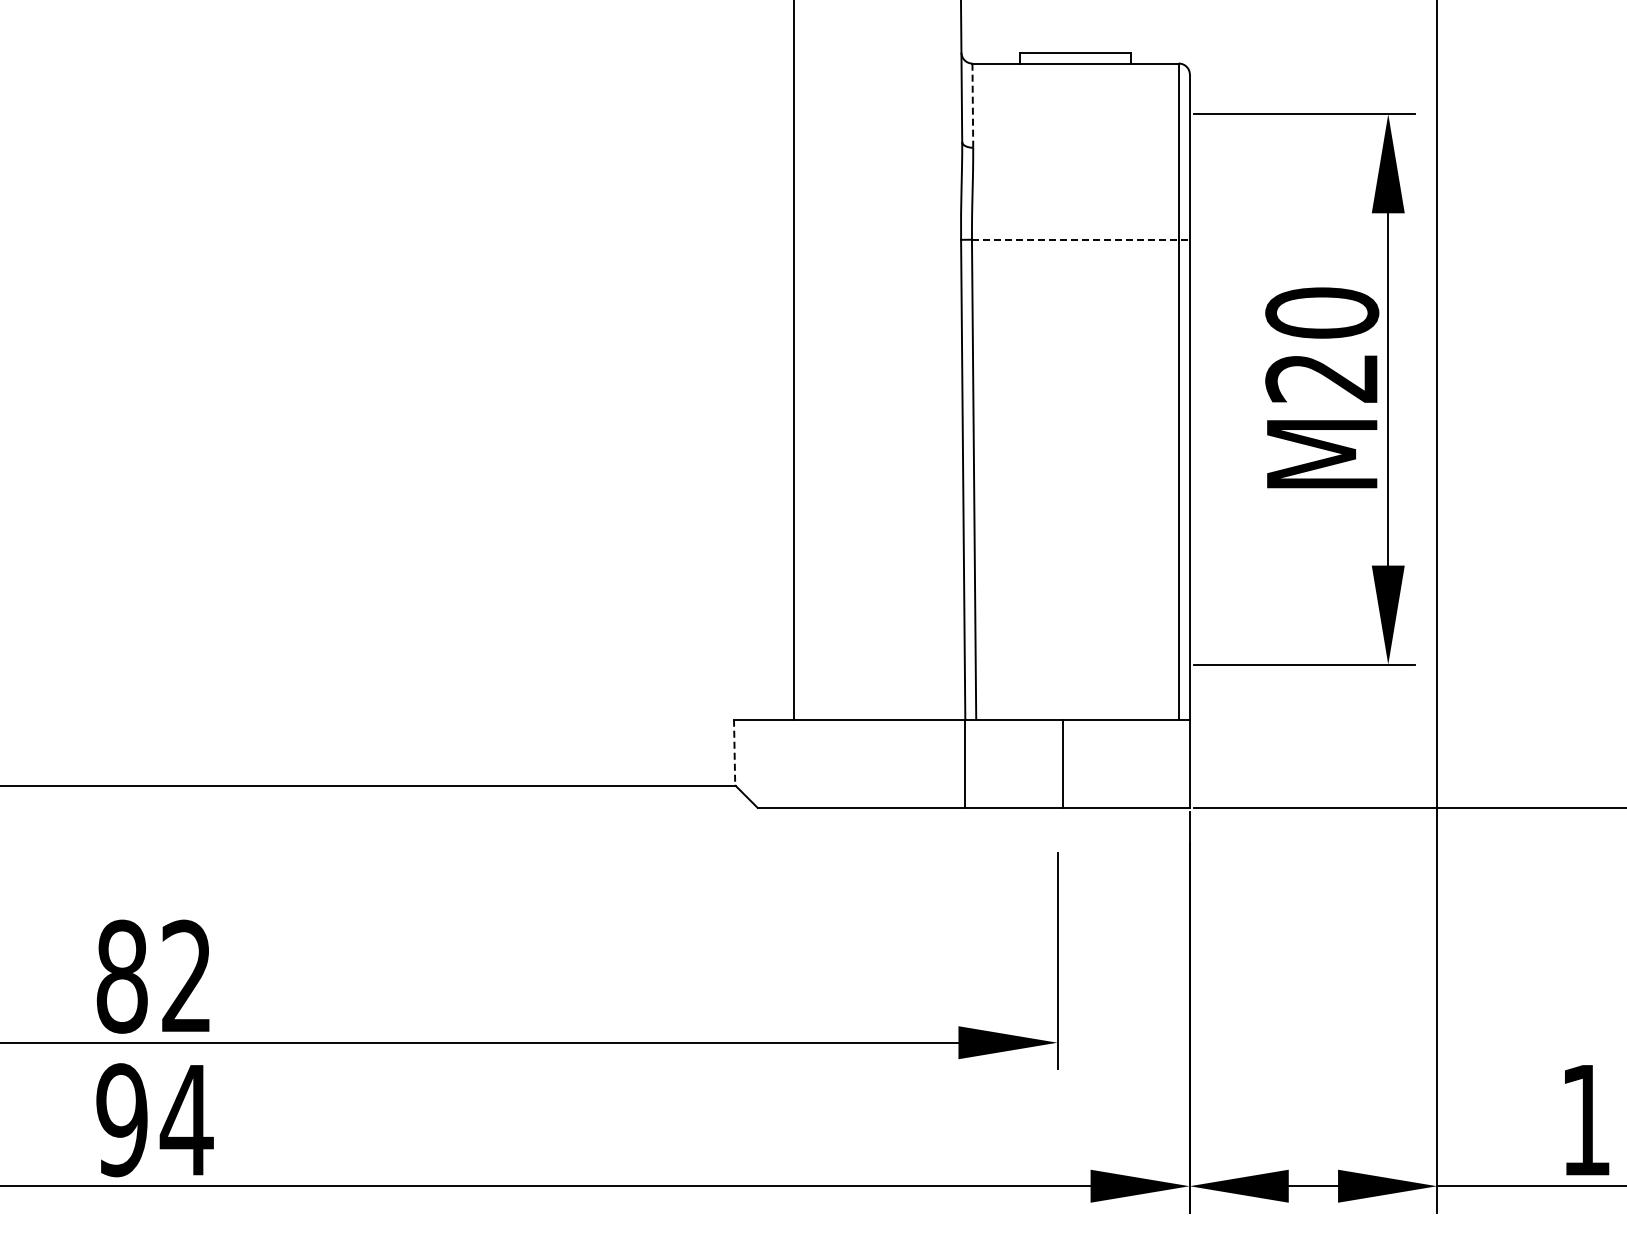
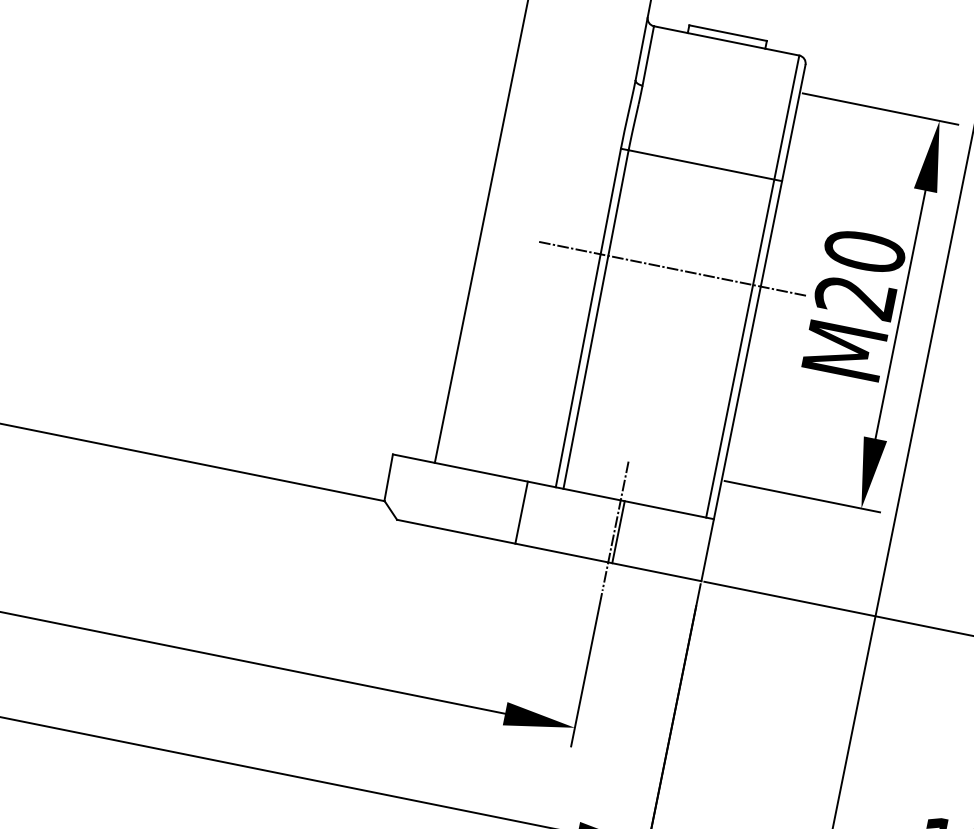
line: (972, 106) -> (647, 56), dashed -> solid
line: (1080, 239) -> (705, 165), dashed -> solid
line: (1064, 389) -> (672, 268), added
line: (734, 753) -> (388, 478), dashed -> solid
line: (1057, 756) -> (615, 526), added
line: (964, 763) -> (521, 512), moved

